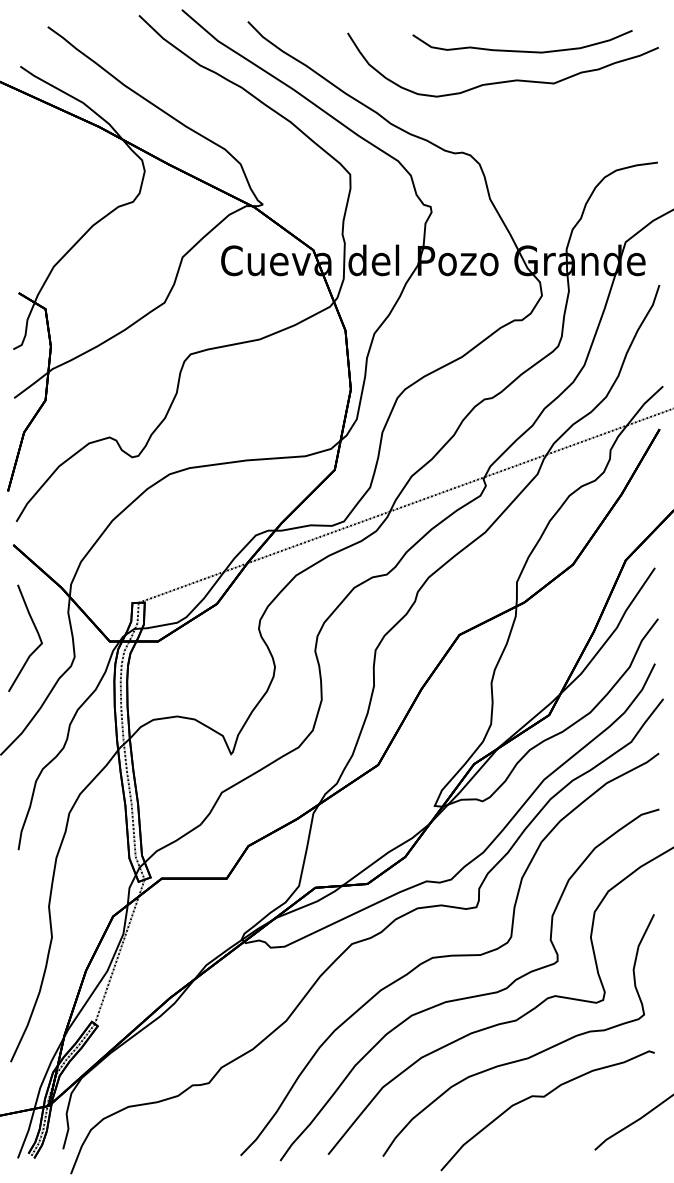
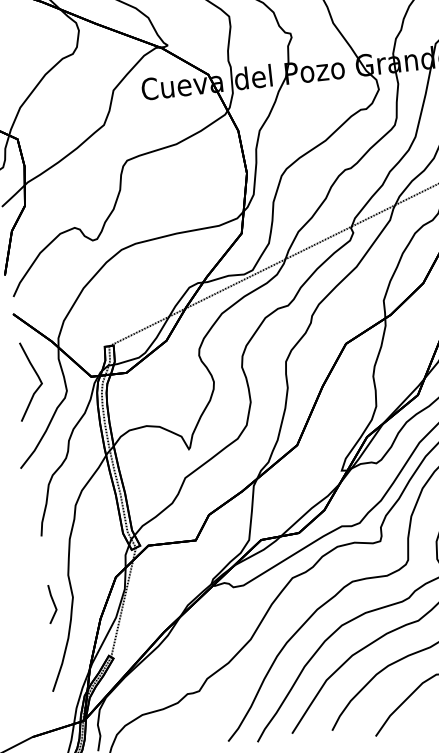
line: (24, 943) -> (53, 604), added

